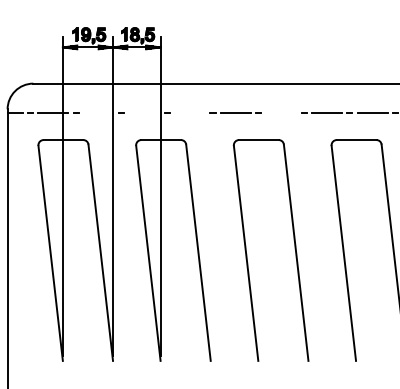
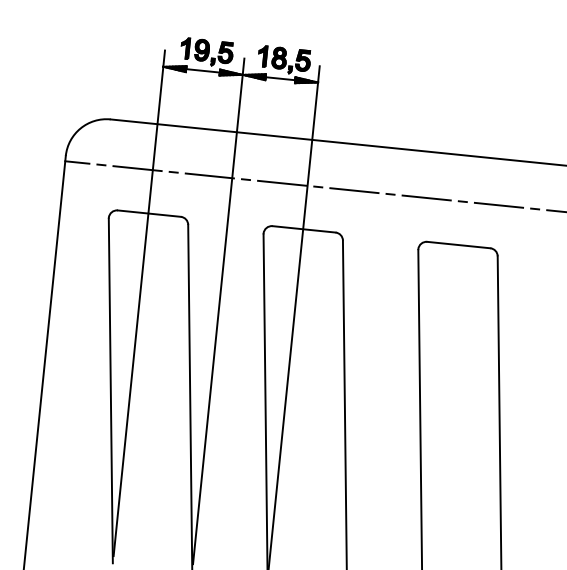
line: (98, 112) -> (209, 175), added
line: (144, 112) -> (282, 183), added
line: (189, 112) -> (353, 190), added
line: (281, 112) -> (499, 205), added

